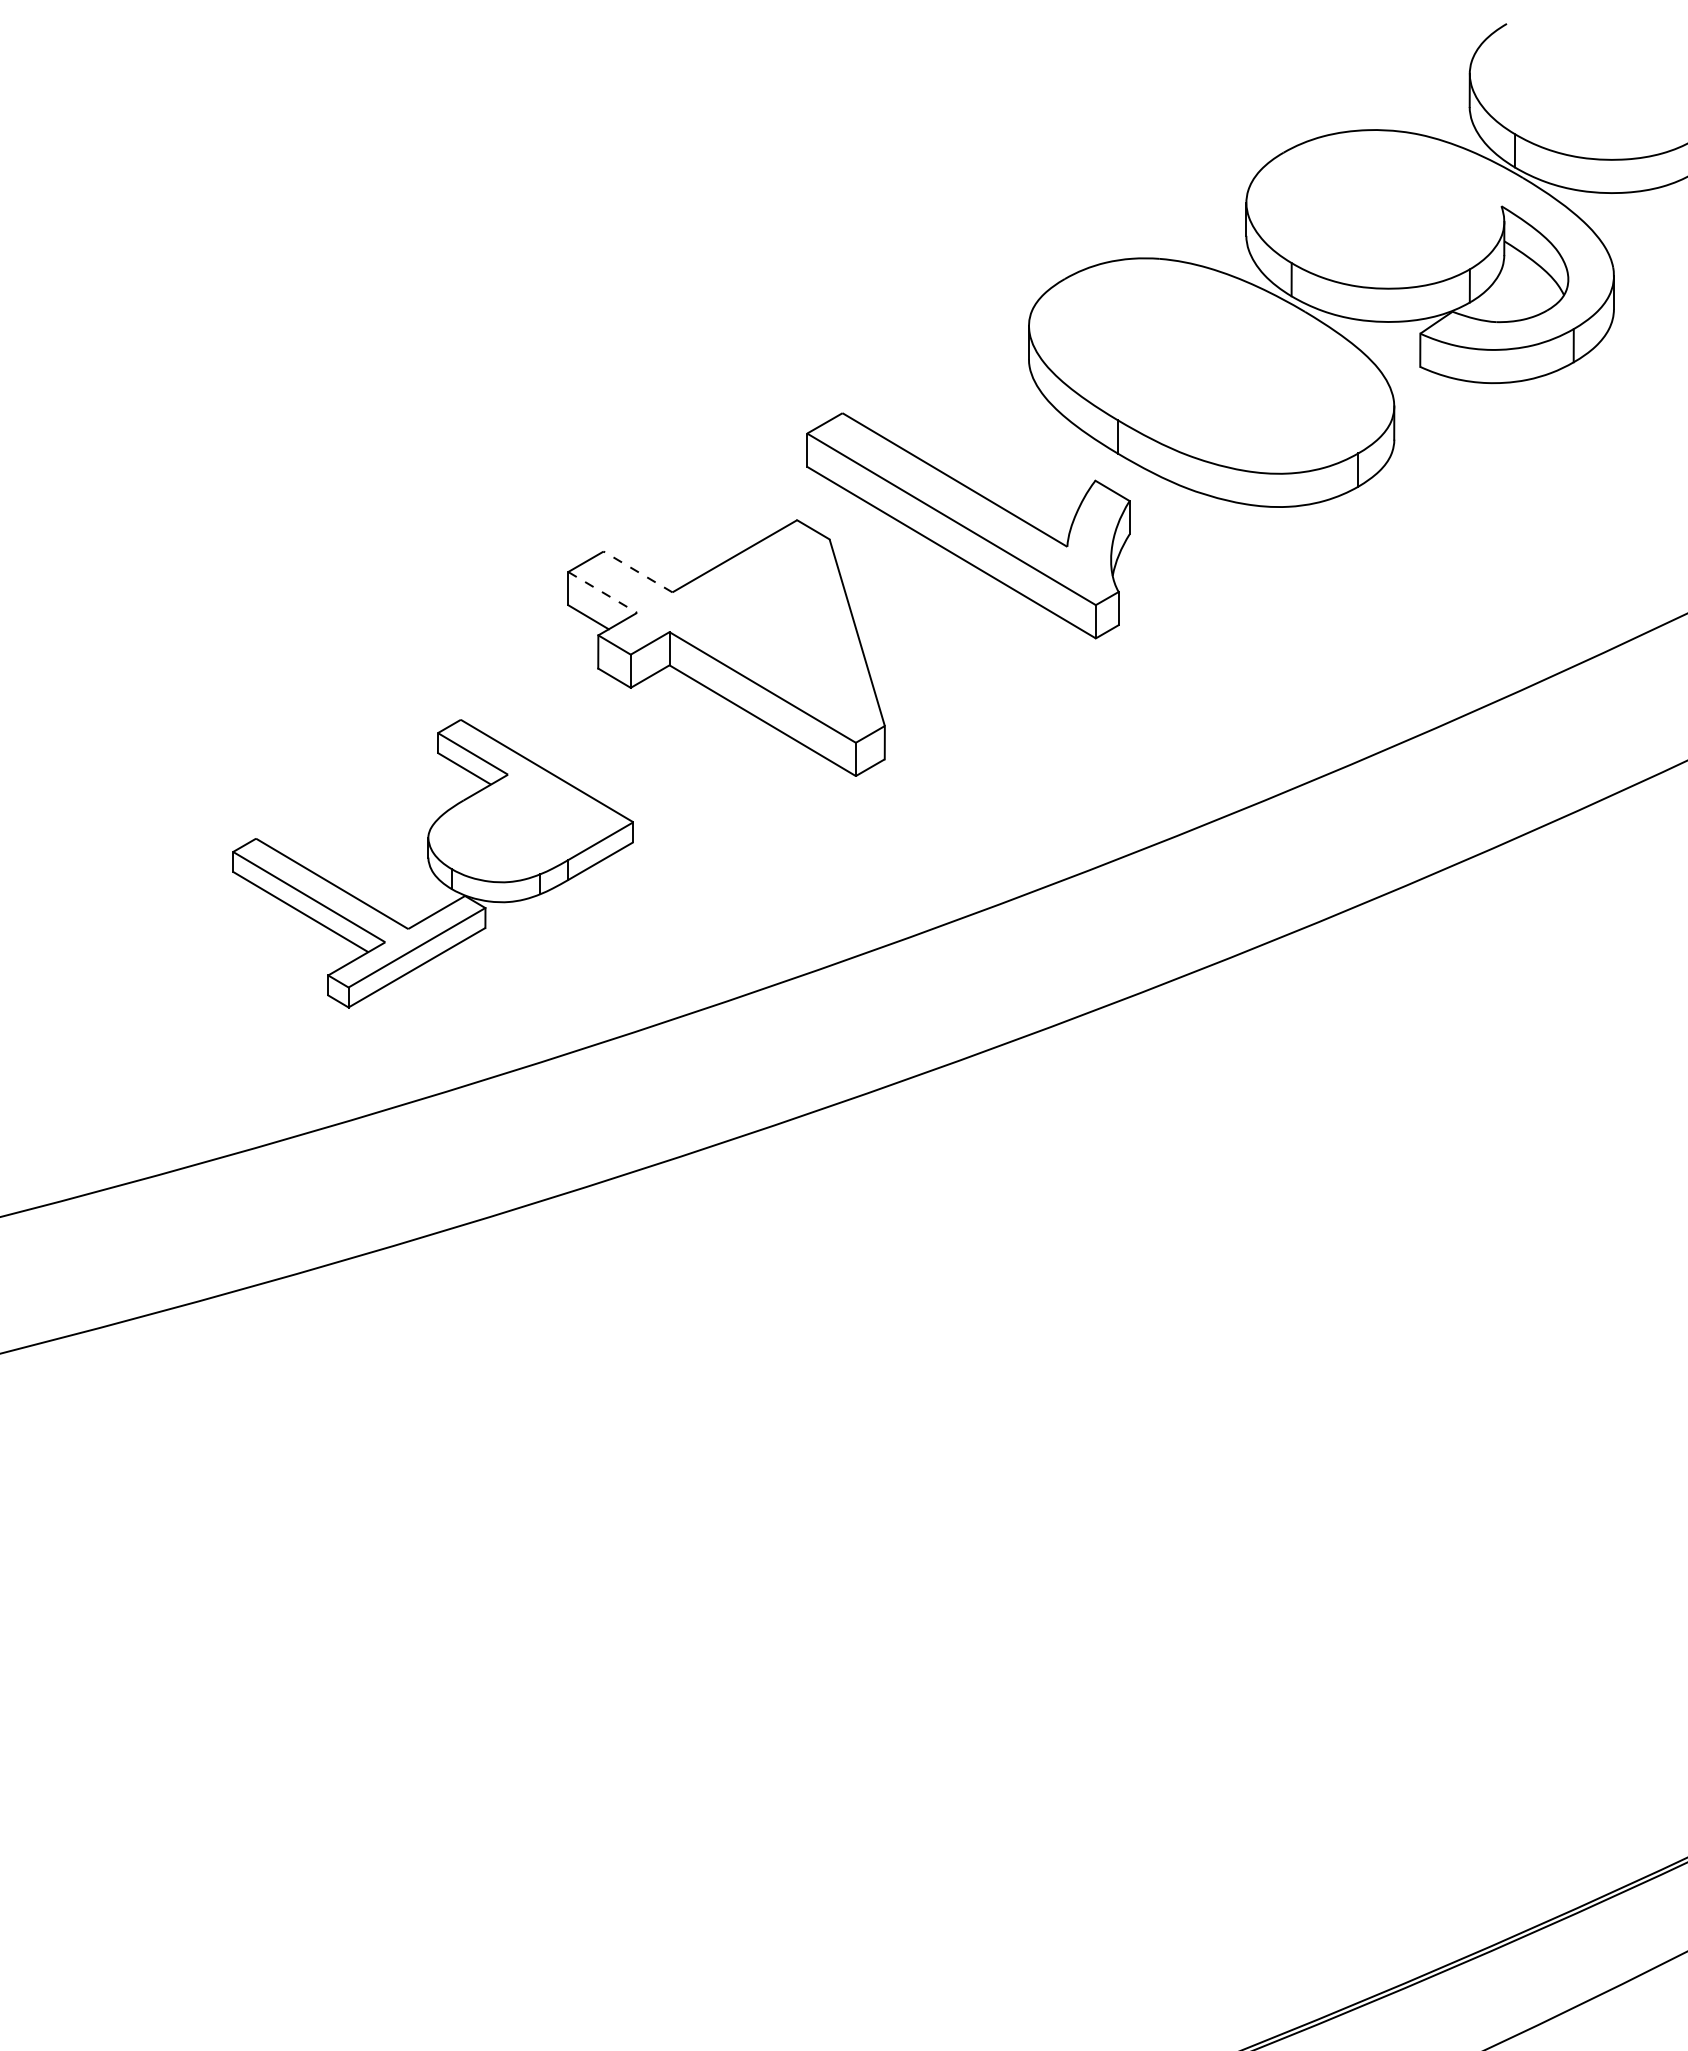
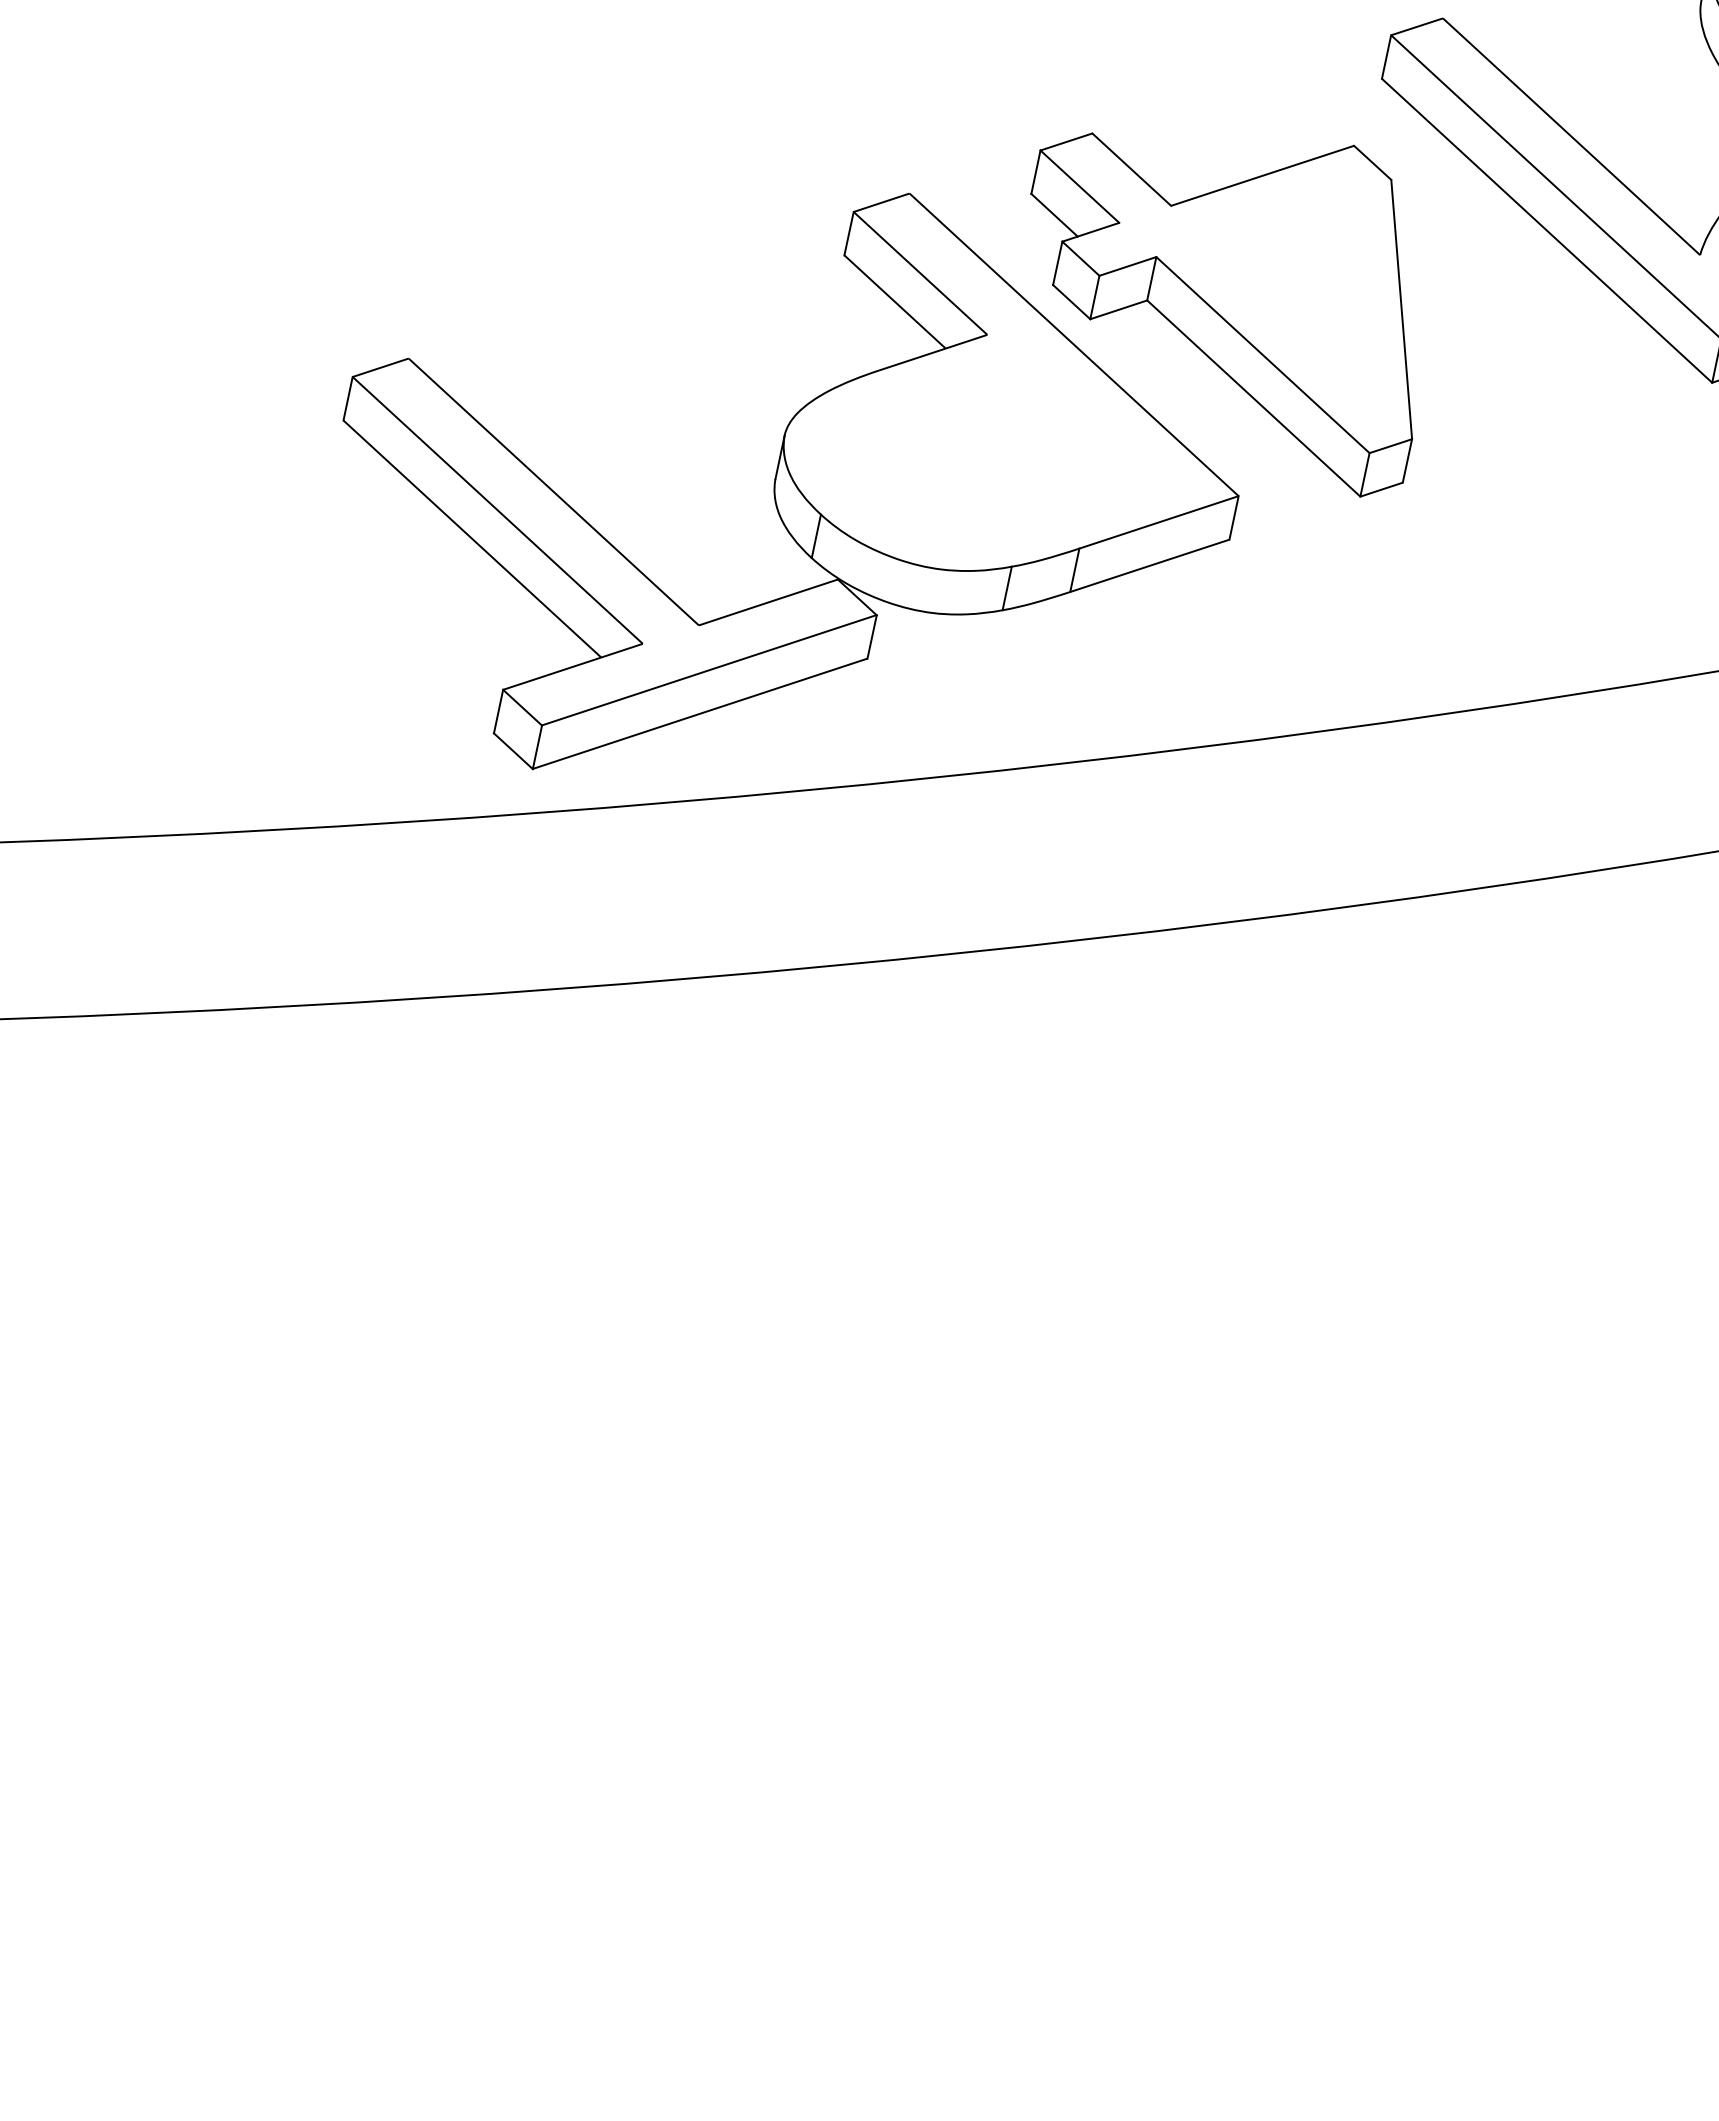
line: (637, 571) -> (1131, 168), dashed -> solid
line: (603, 592) -> (1080, 186), dashed -> solid
part: (433, 863) -> (783, 494), size x1.67

